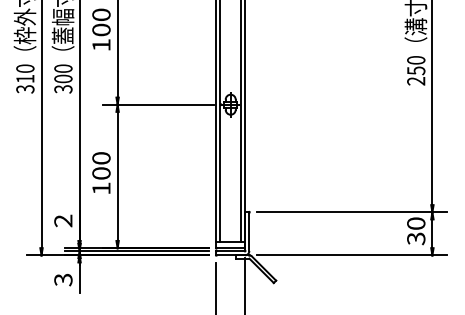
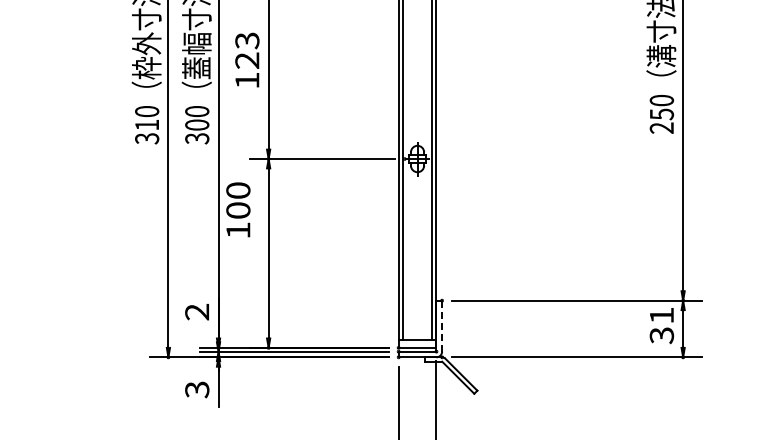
text: (101, 22) -> (247, 50), 100 -> 123
text: (101, 172) -> (238, 209), moved
text: (415, 223) -> (661, 315), 30 -> 31
line: (249, 231) -> (442, 326), solid -> dashed

